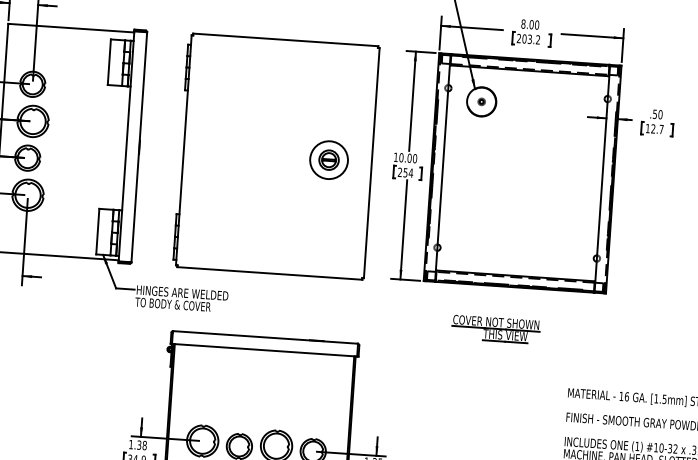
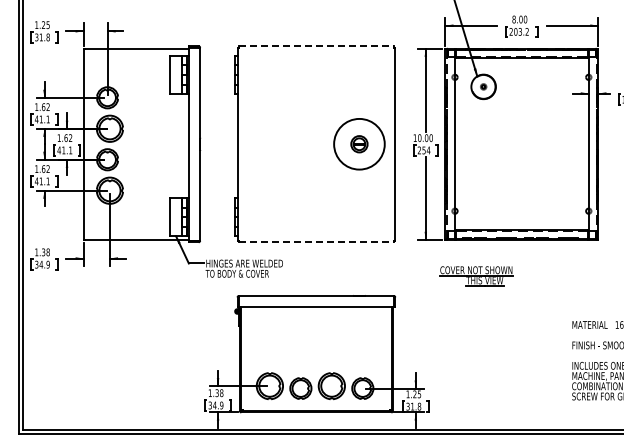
line: (285, 40) -> (316, 46), solid -> dashed
circle: (329, 160) -> (359, 144), size x1.6
line: (269, 273) -> (316, 242), solid -> dashed
part: (495, 329) -> (476, 276), moved

